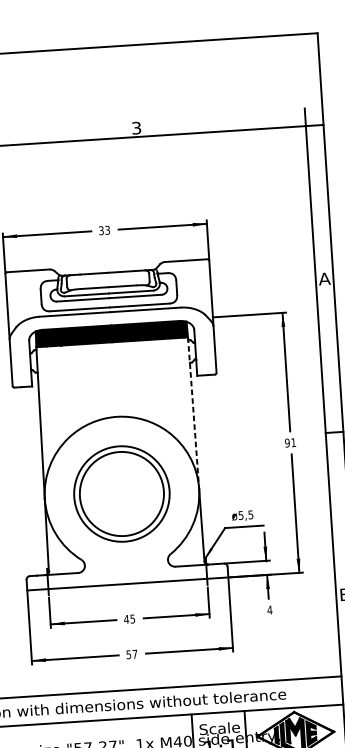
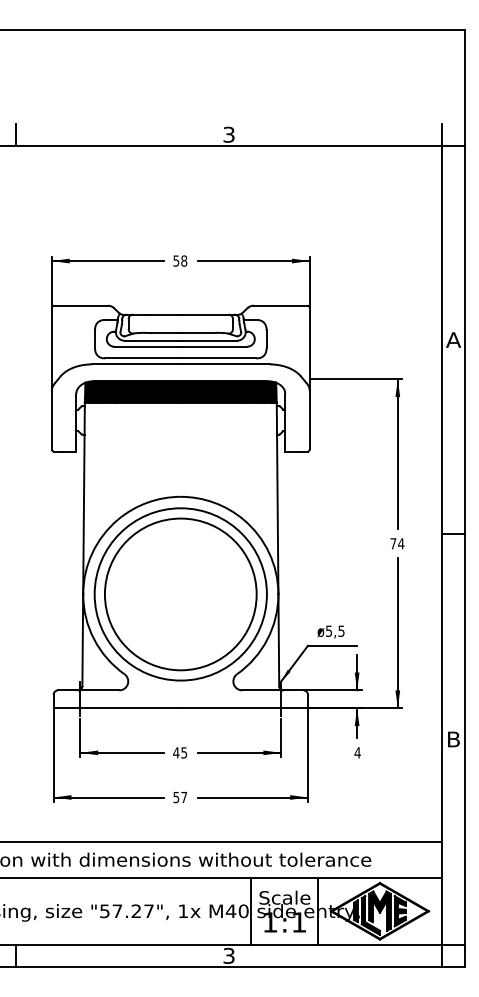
text: (104, 230) -> (180, 260), 33 -> 58
line: (193, 413) -> (277, 498), dashed -> solid
text: (290, 442) -> (397, 543), 91 -> 74
part: (121, 494) -> (180, 594), size x1.43

